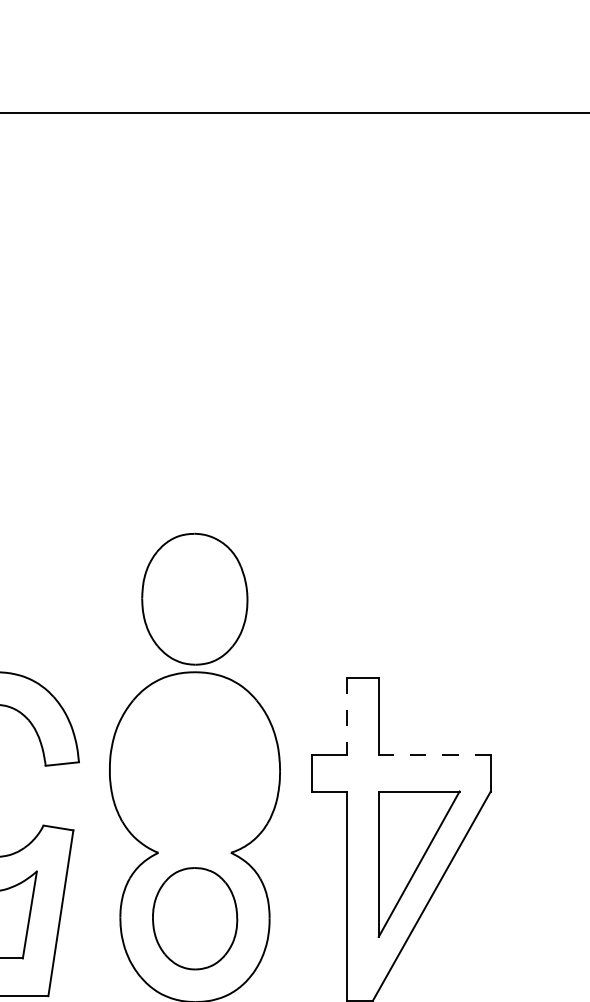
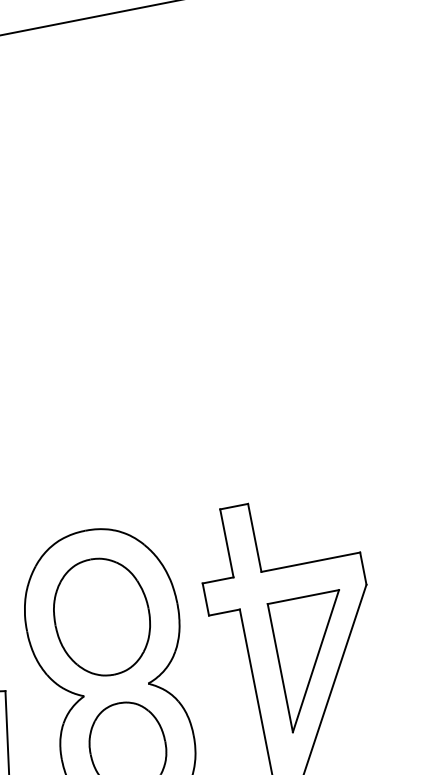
part: (194, 598) -> (101, 616), moved
line: (347, 716) -> (227, 543), dashed -> solid
line: (434, 755) -> (310, 562), dashed -> solid

